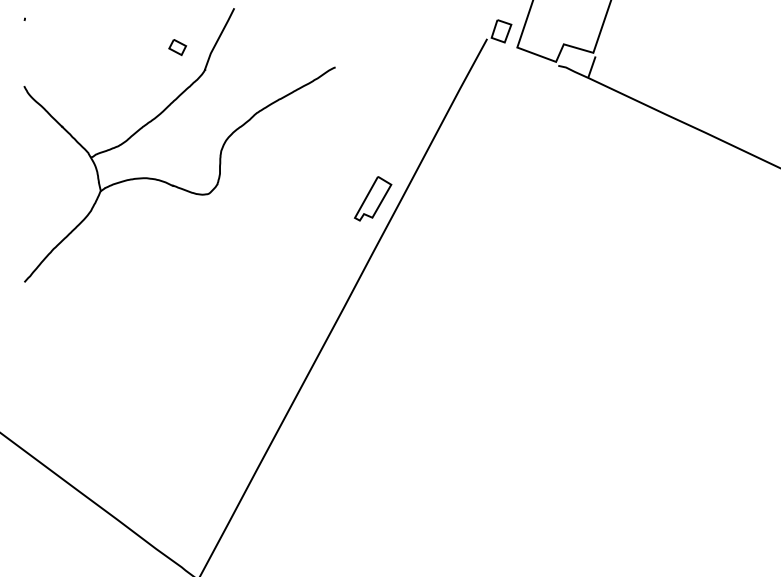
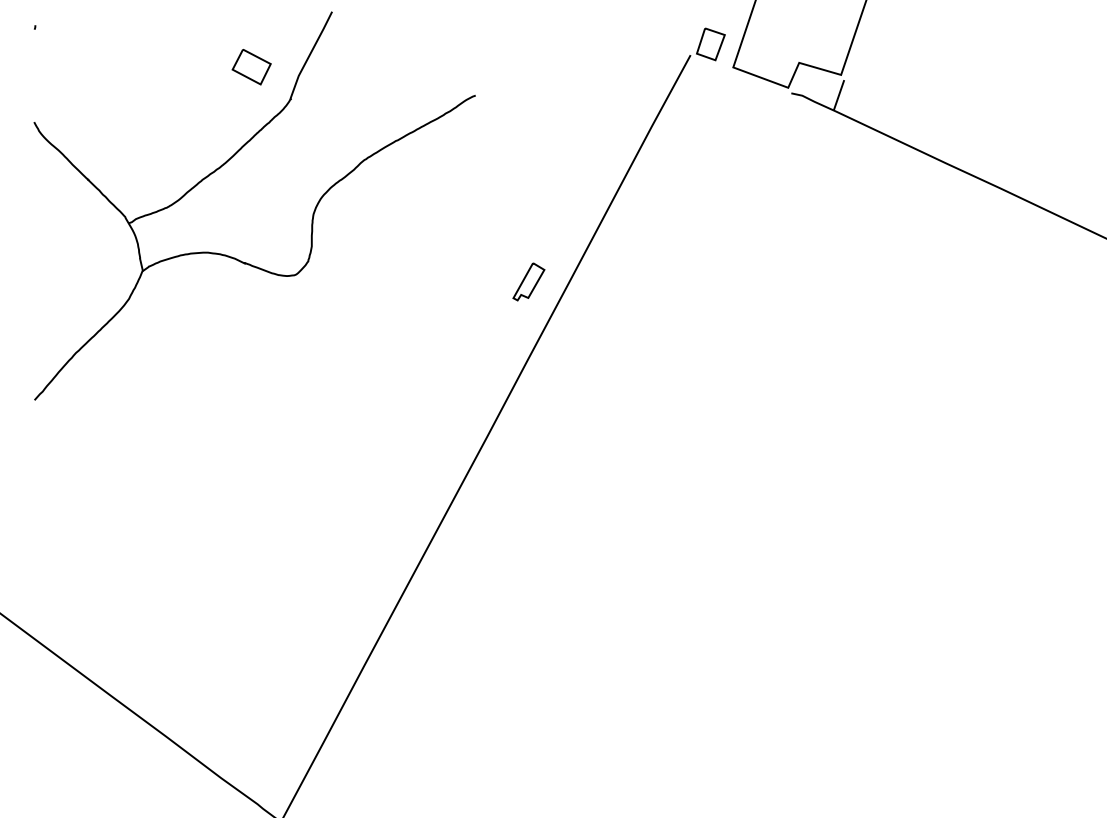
part: (177, 47) -> (251, 67), size x1.6
part: (372, 198) -> (528, 281), size x0.6

